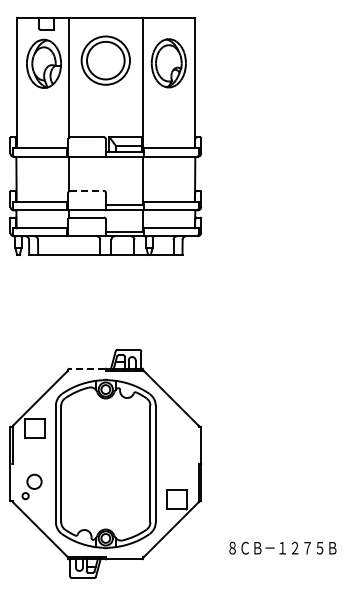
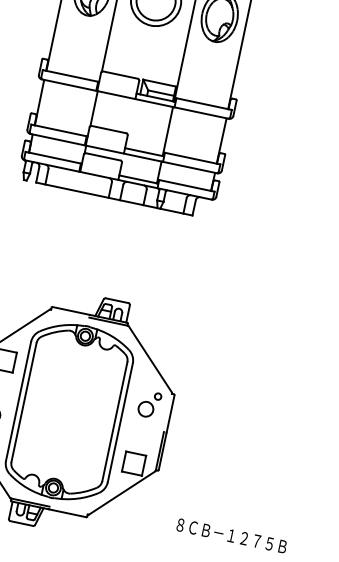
line: (87, 190) -> (109, 129), dashed -> solid
line: (87, 368) -> (71, 310), dashed -> solid
part: (179, 440) -> (149, 403), added

